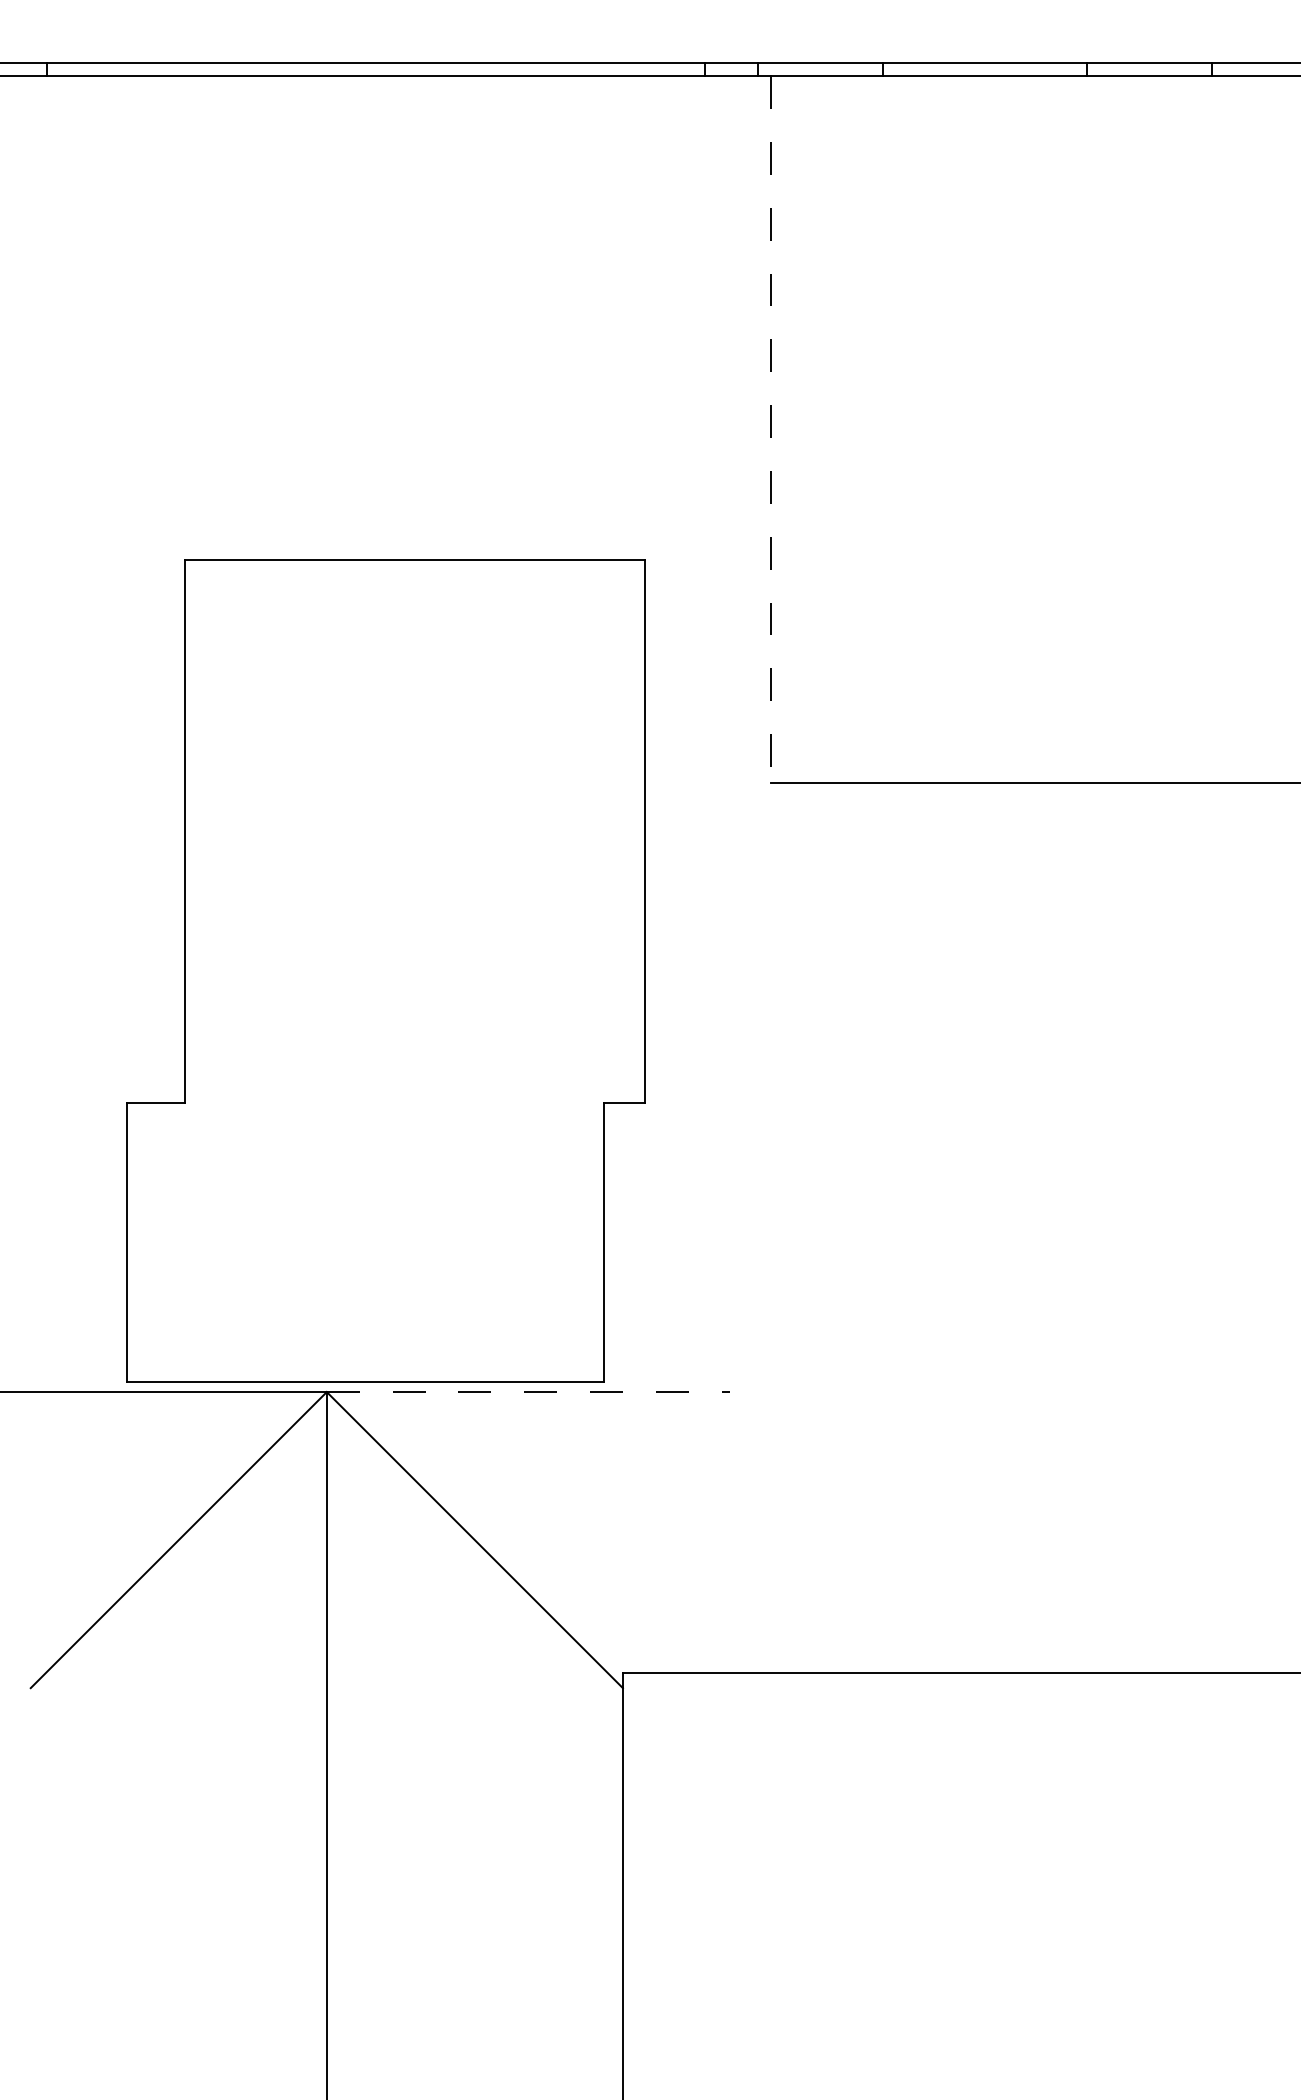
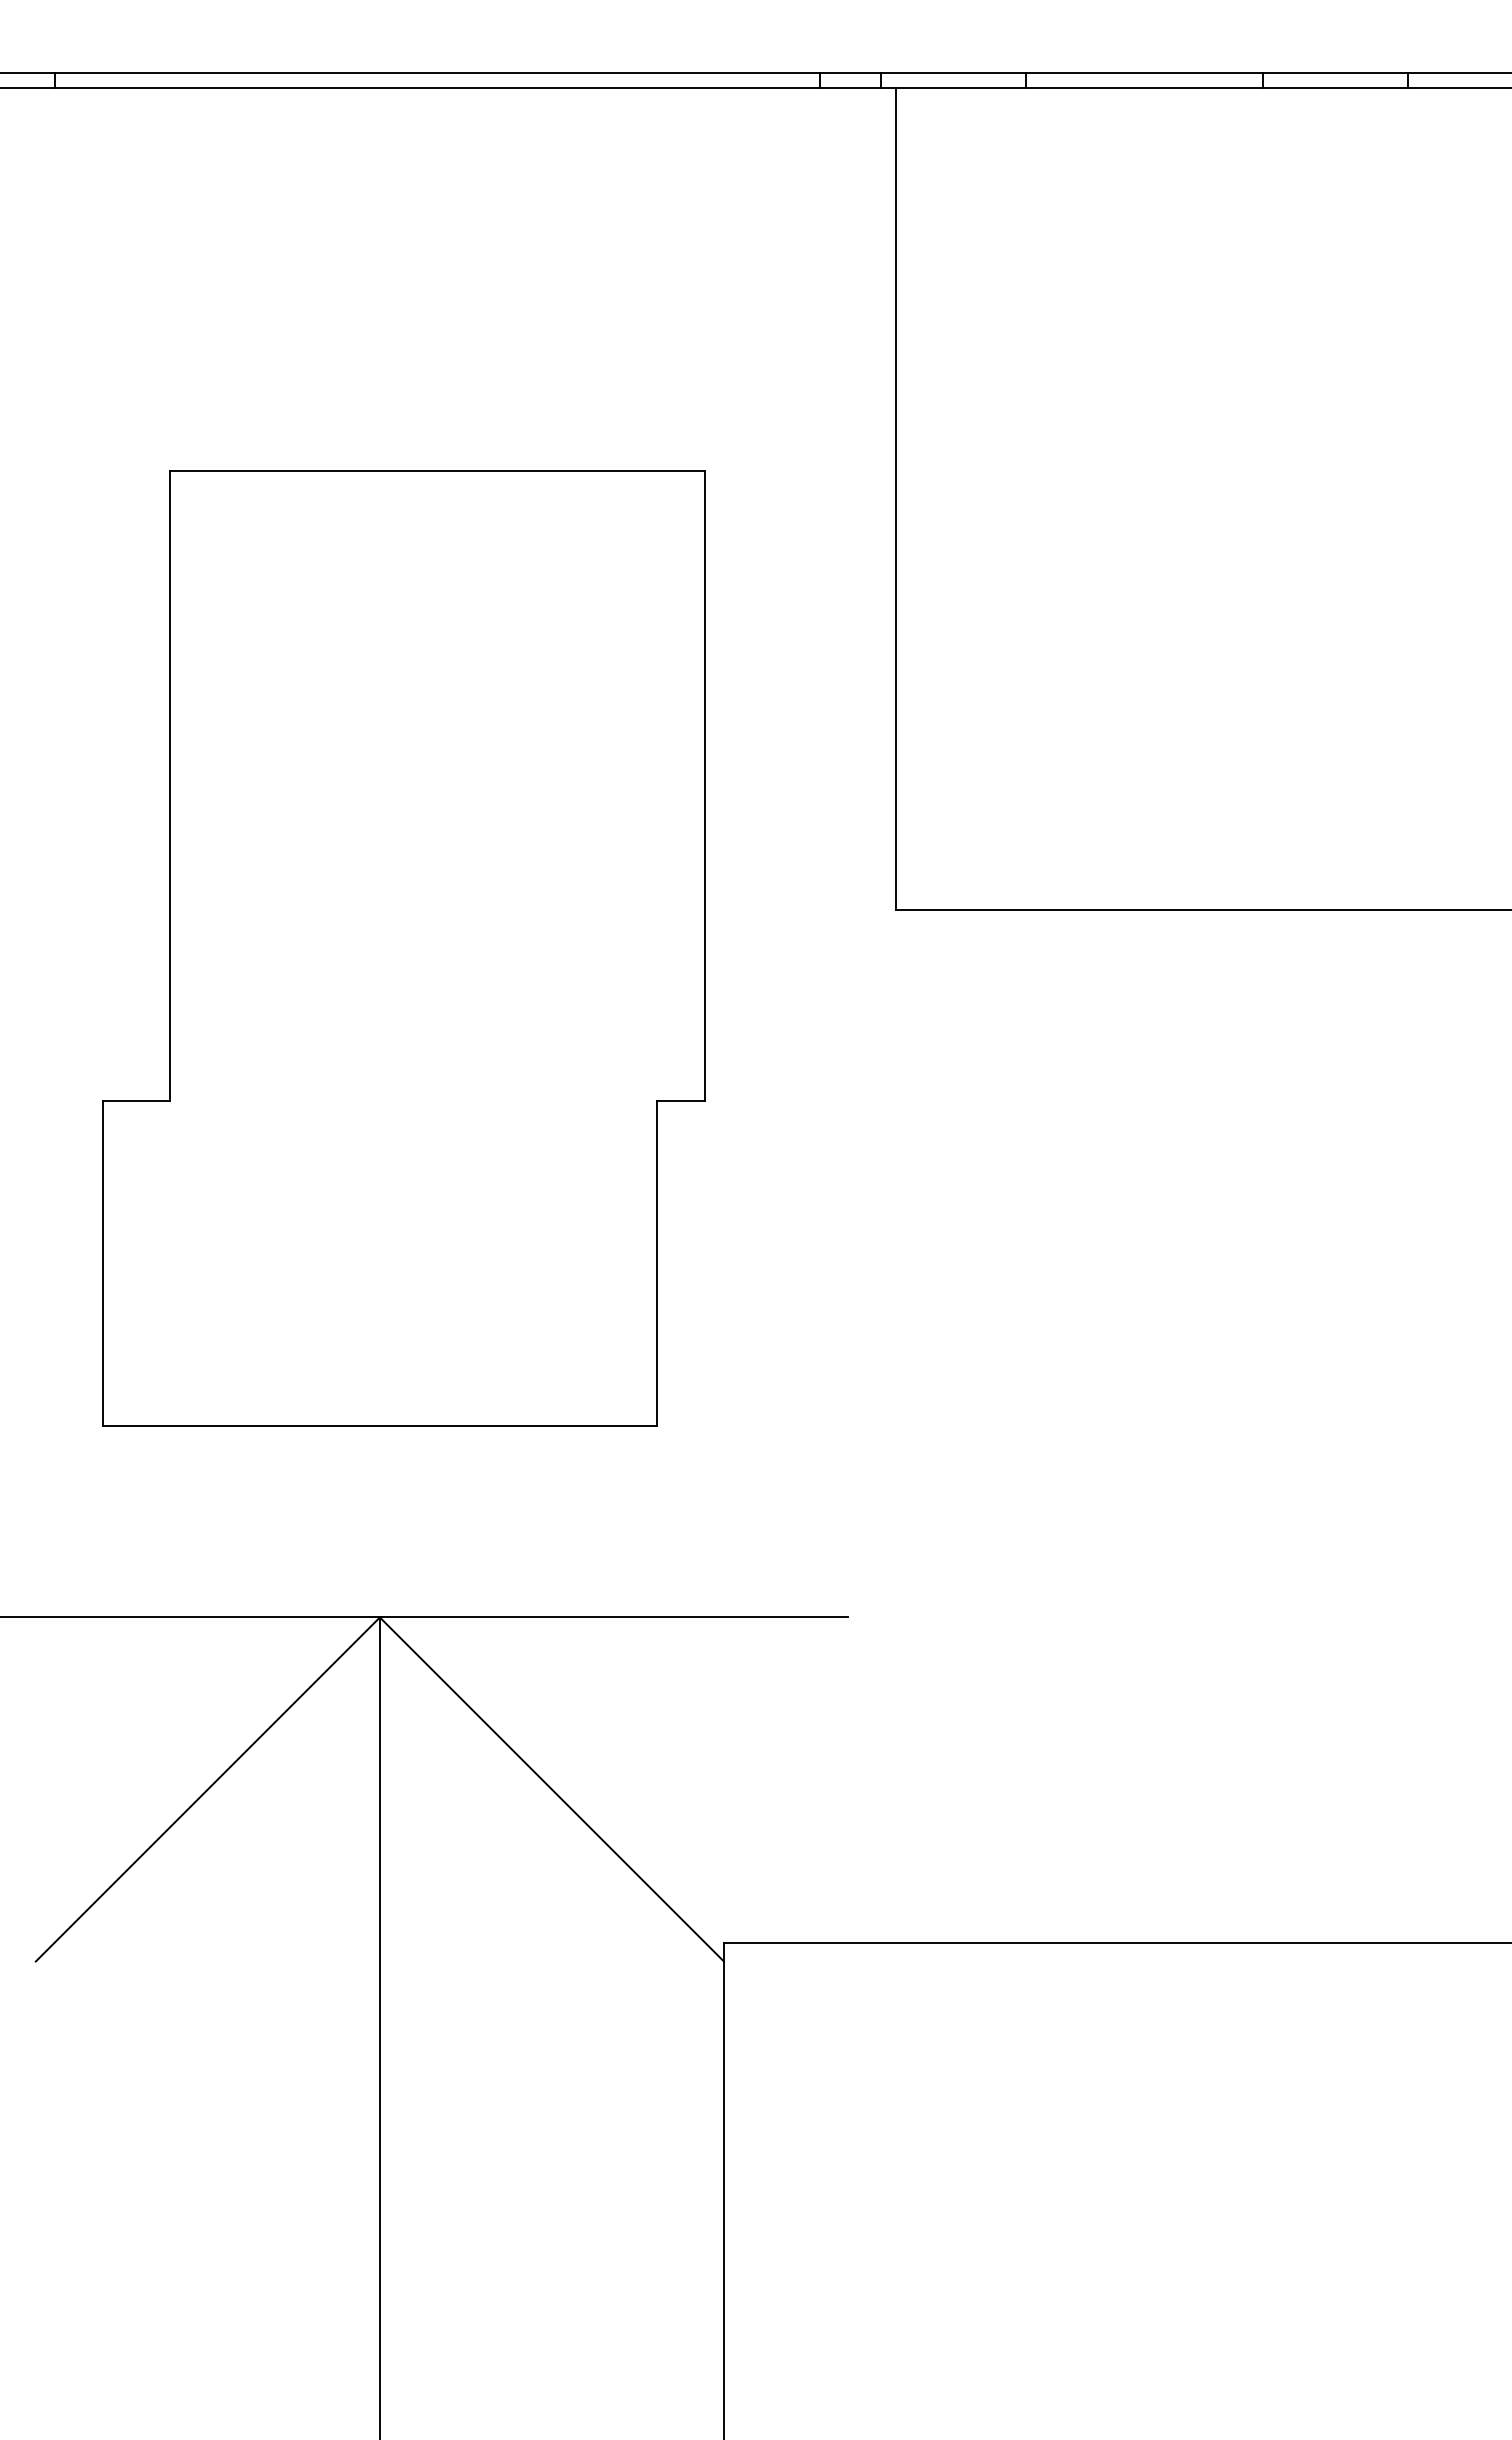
line: (770, 429) -> (895, 499), dashed -> solid
part: (385, 971) -> (403, 948), moved
line: (528, 1392) -> (614, 1617), dashed -> solid

